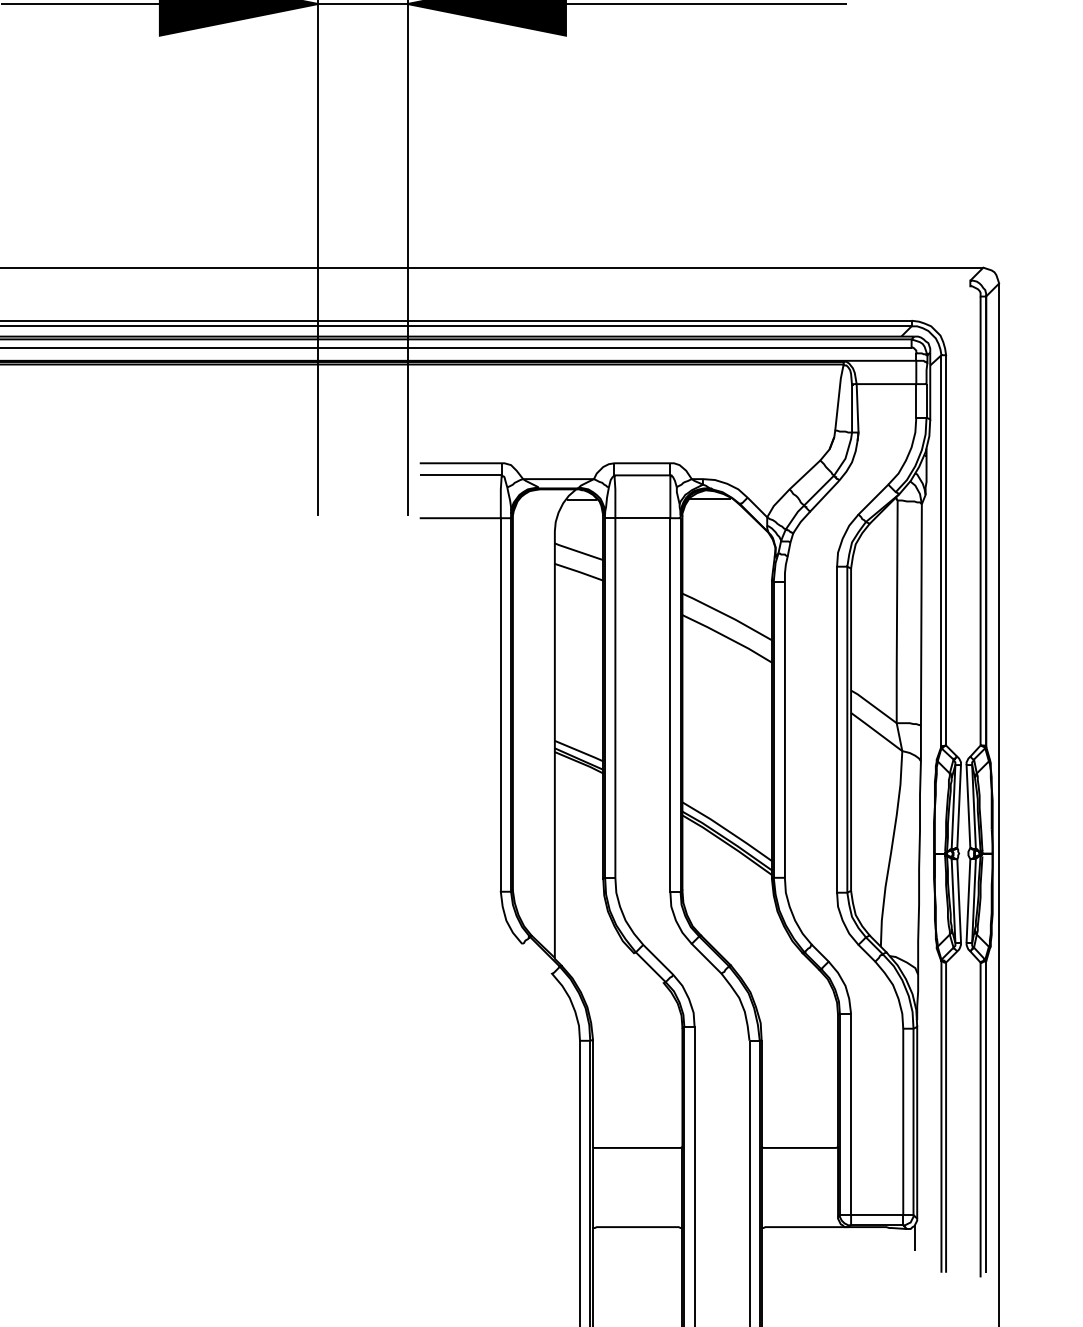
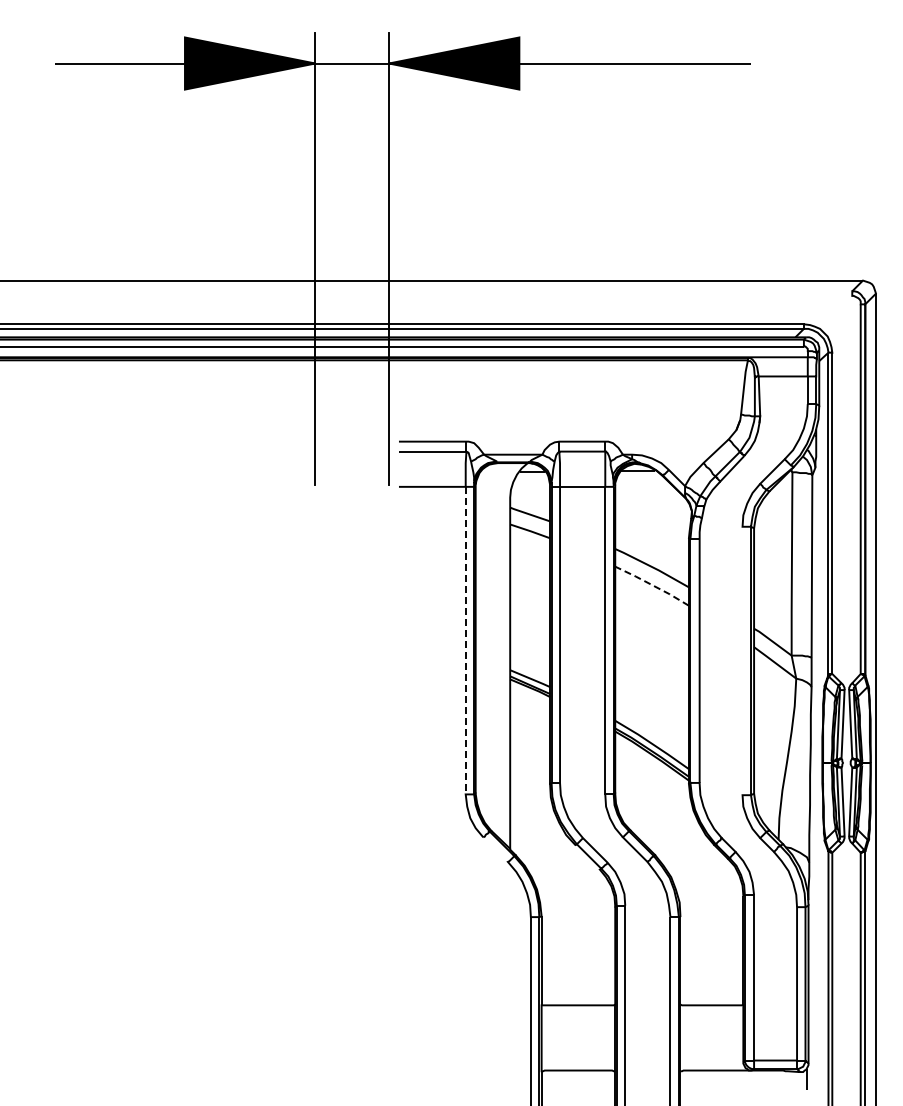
line: (727, 638) -> (652, 585), solid -> dashed
line: (500, 704) -> (465, 640), solid -> dashed
line: (837, 729) -> (742, 660), removed

